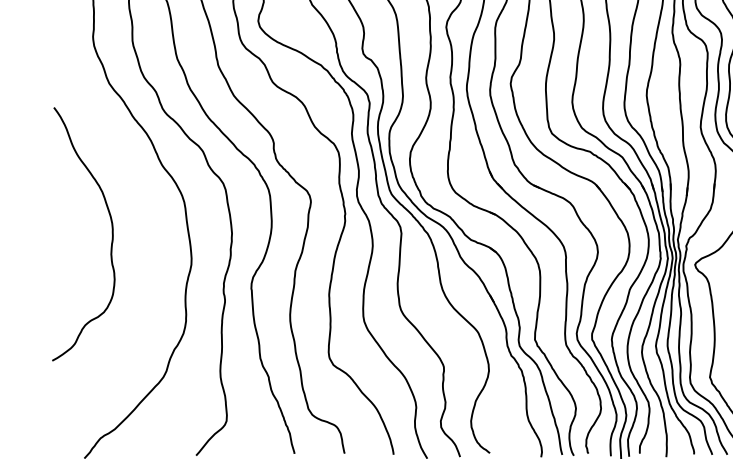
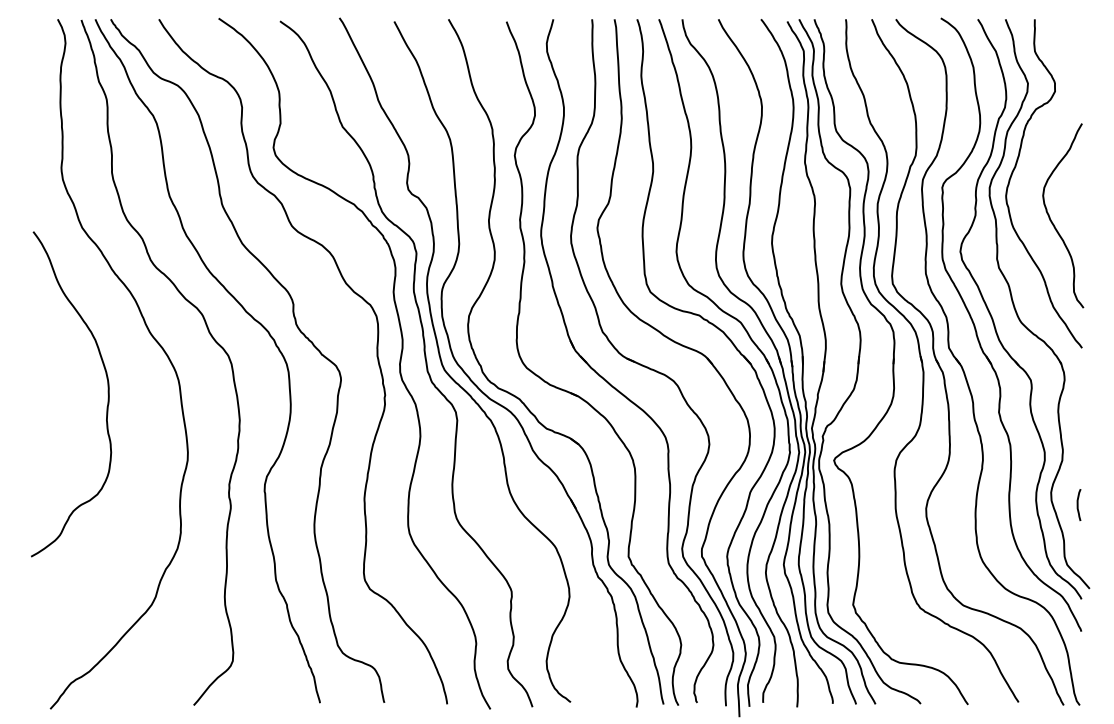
curve: (111, 234) -> (107, 394), moved

